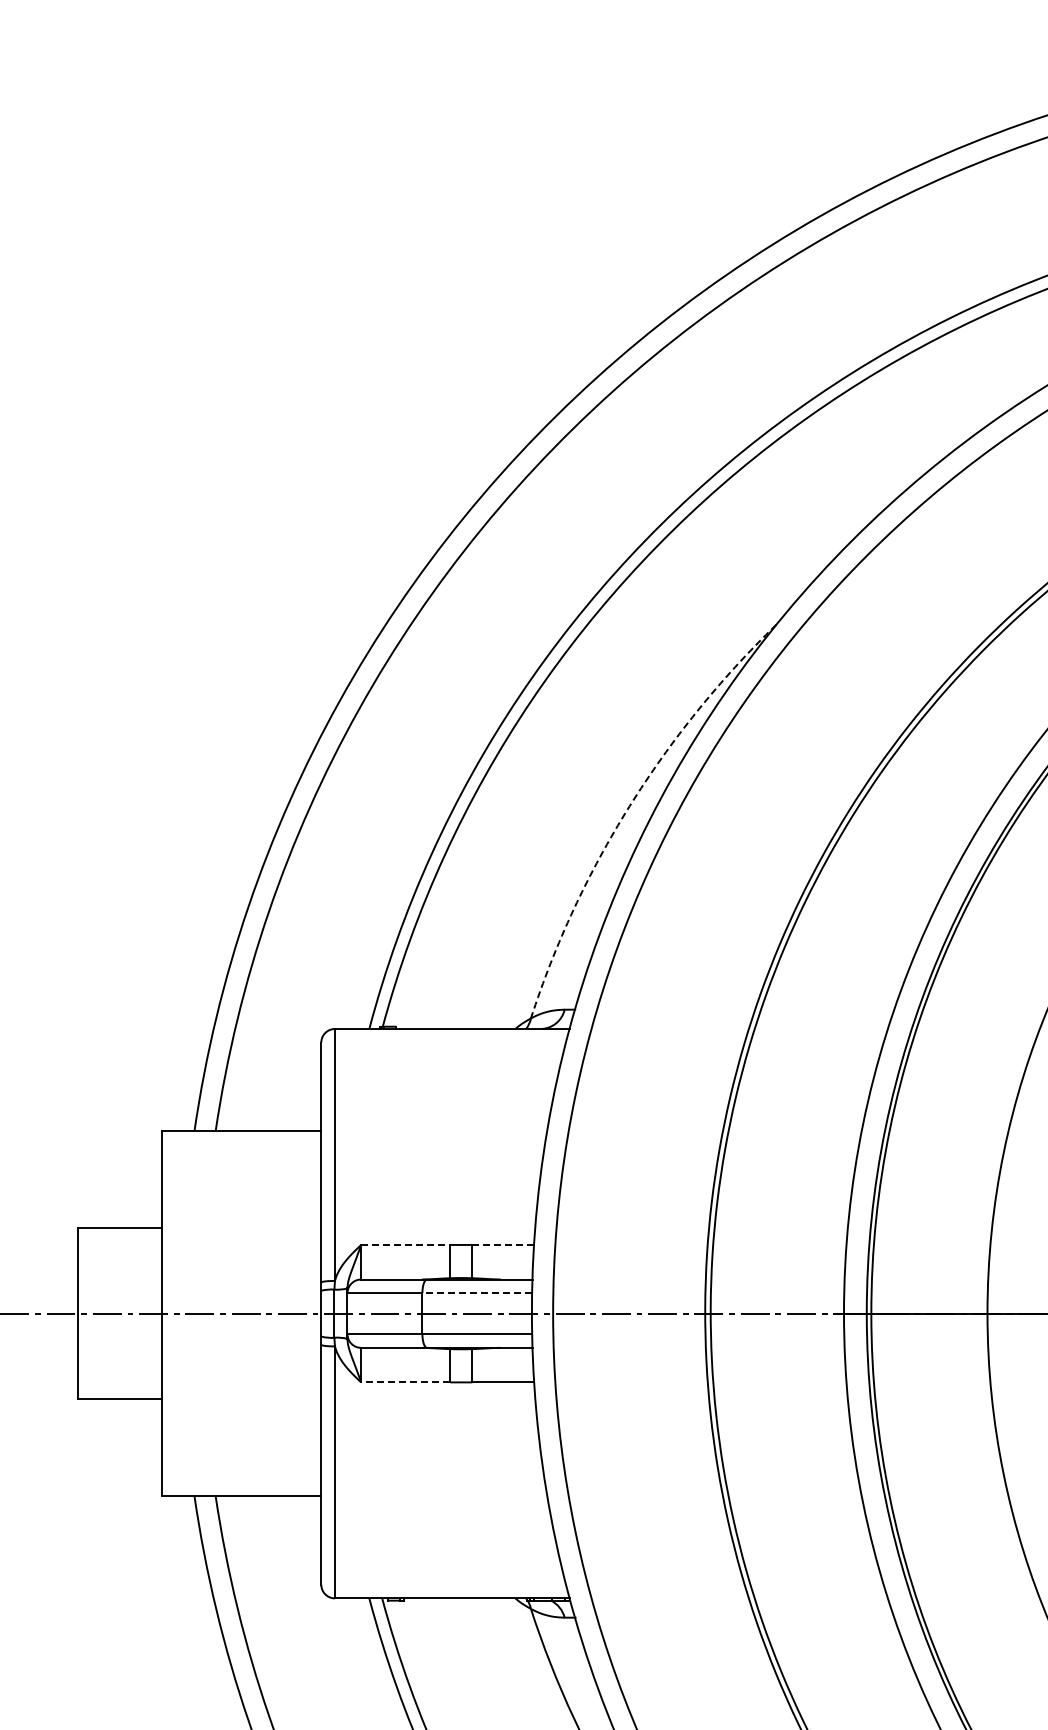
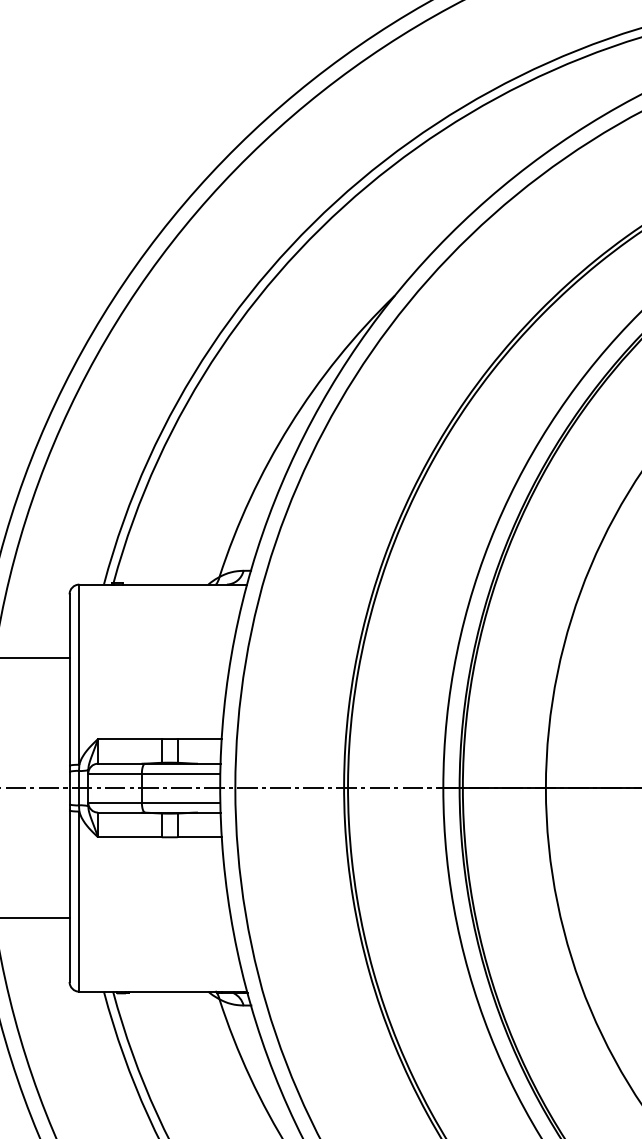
arc: (629, 806) -> (289, 425), dashed -> solid
line: (405, 1244) -> (129, 738), dashed -> solid
line: (503, 1244) -> (199, 738), dashed -> solid
line: (477, 1293) -> (181, 773), dashed -> solid
line: (405, 1382) -> (129, 837), dashed -> solid

